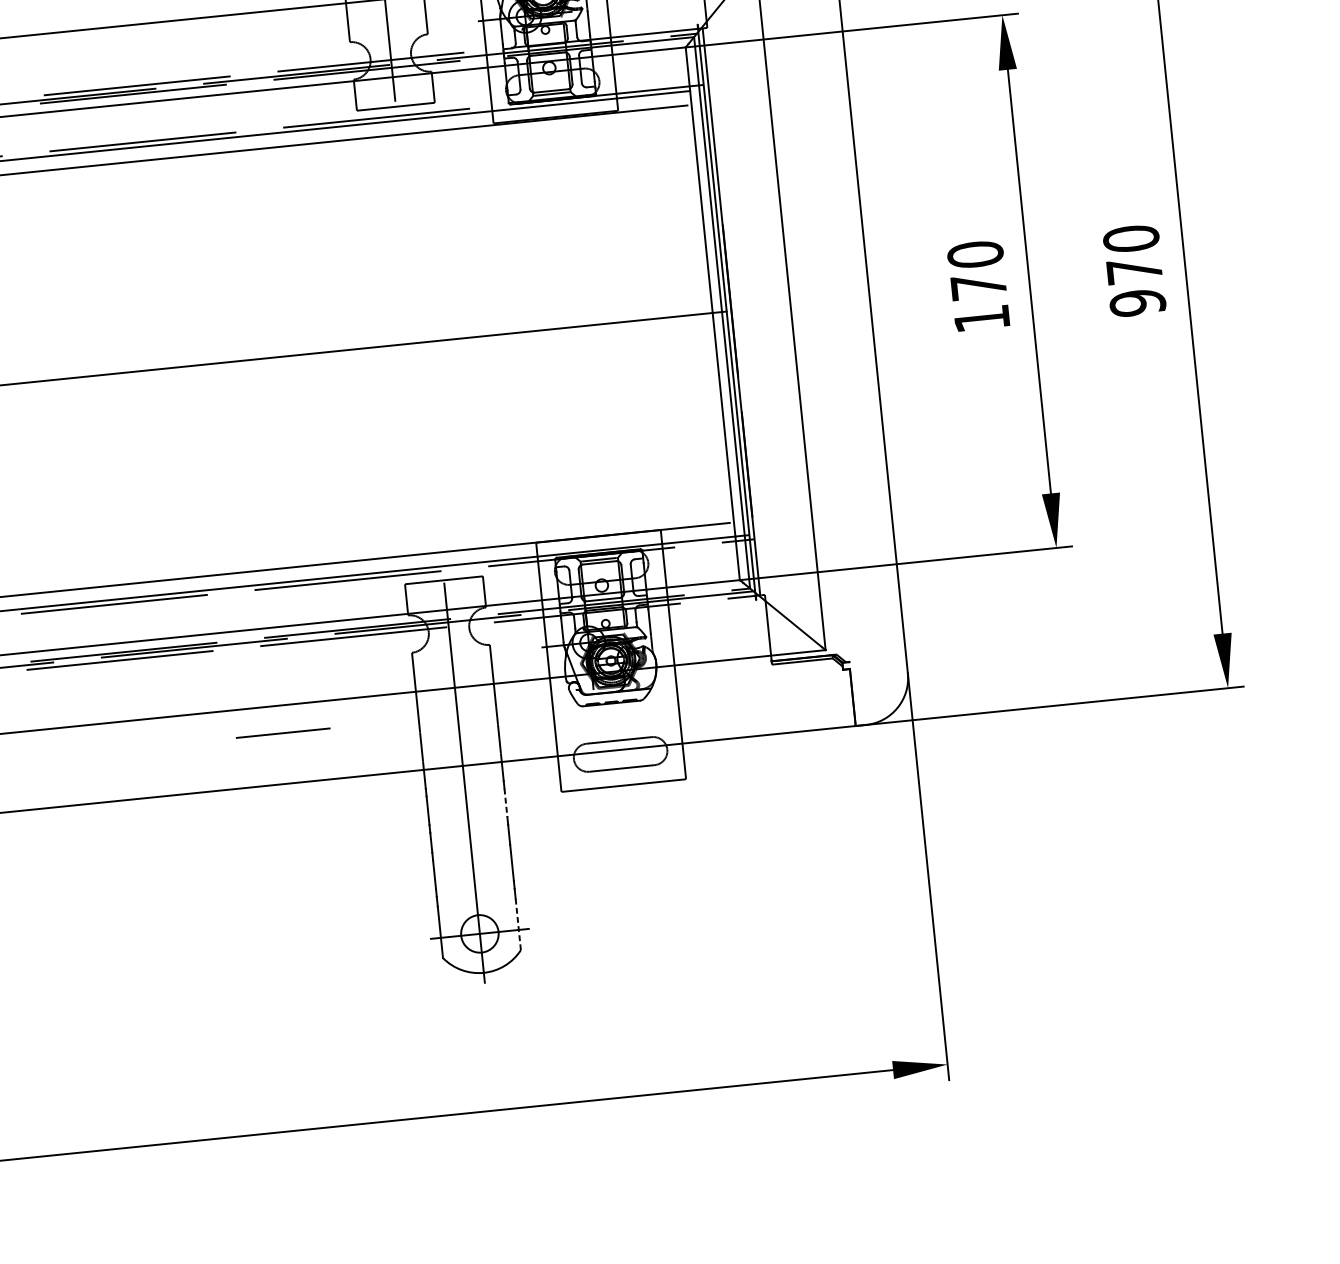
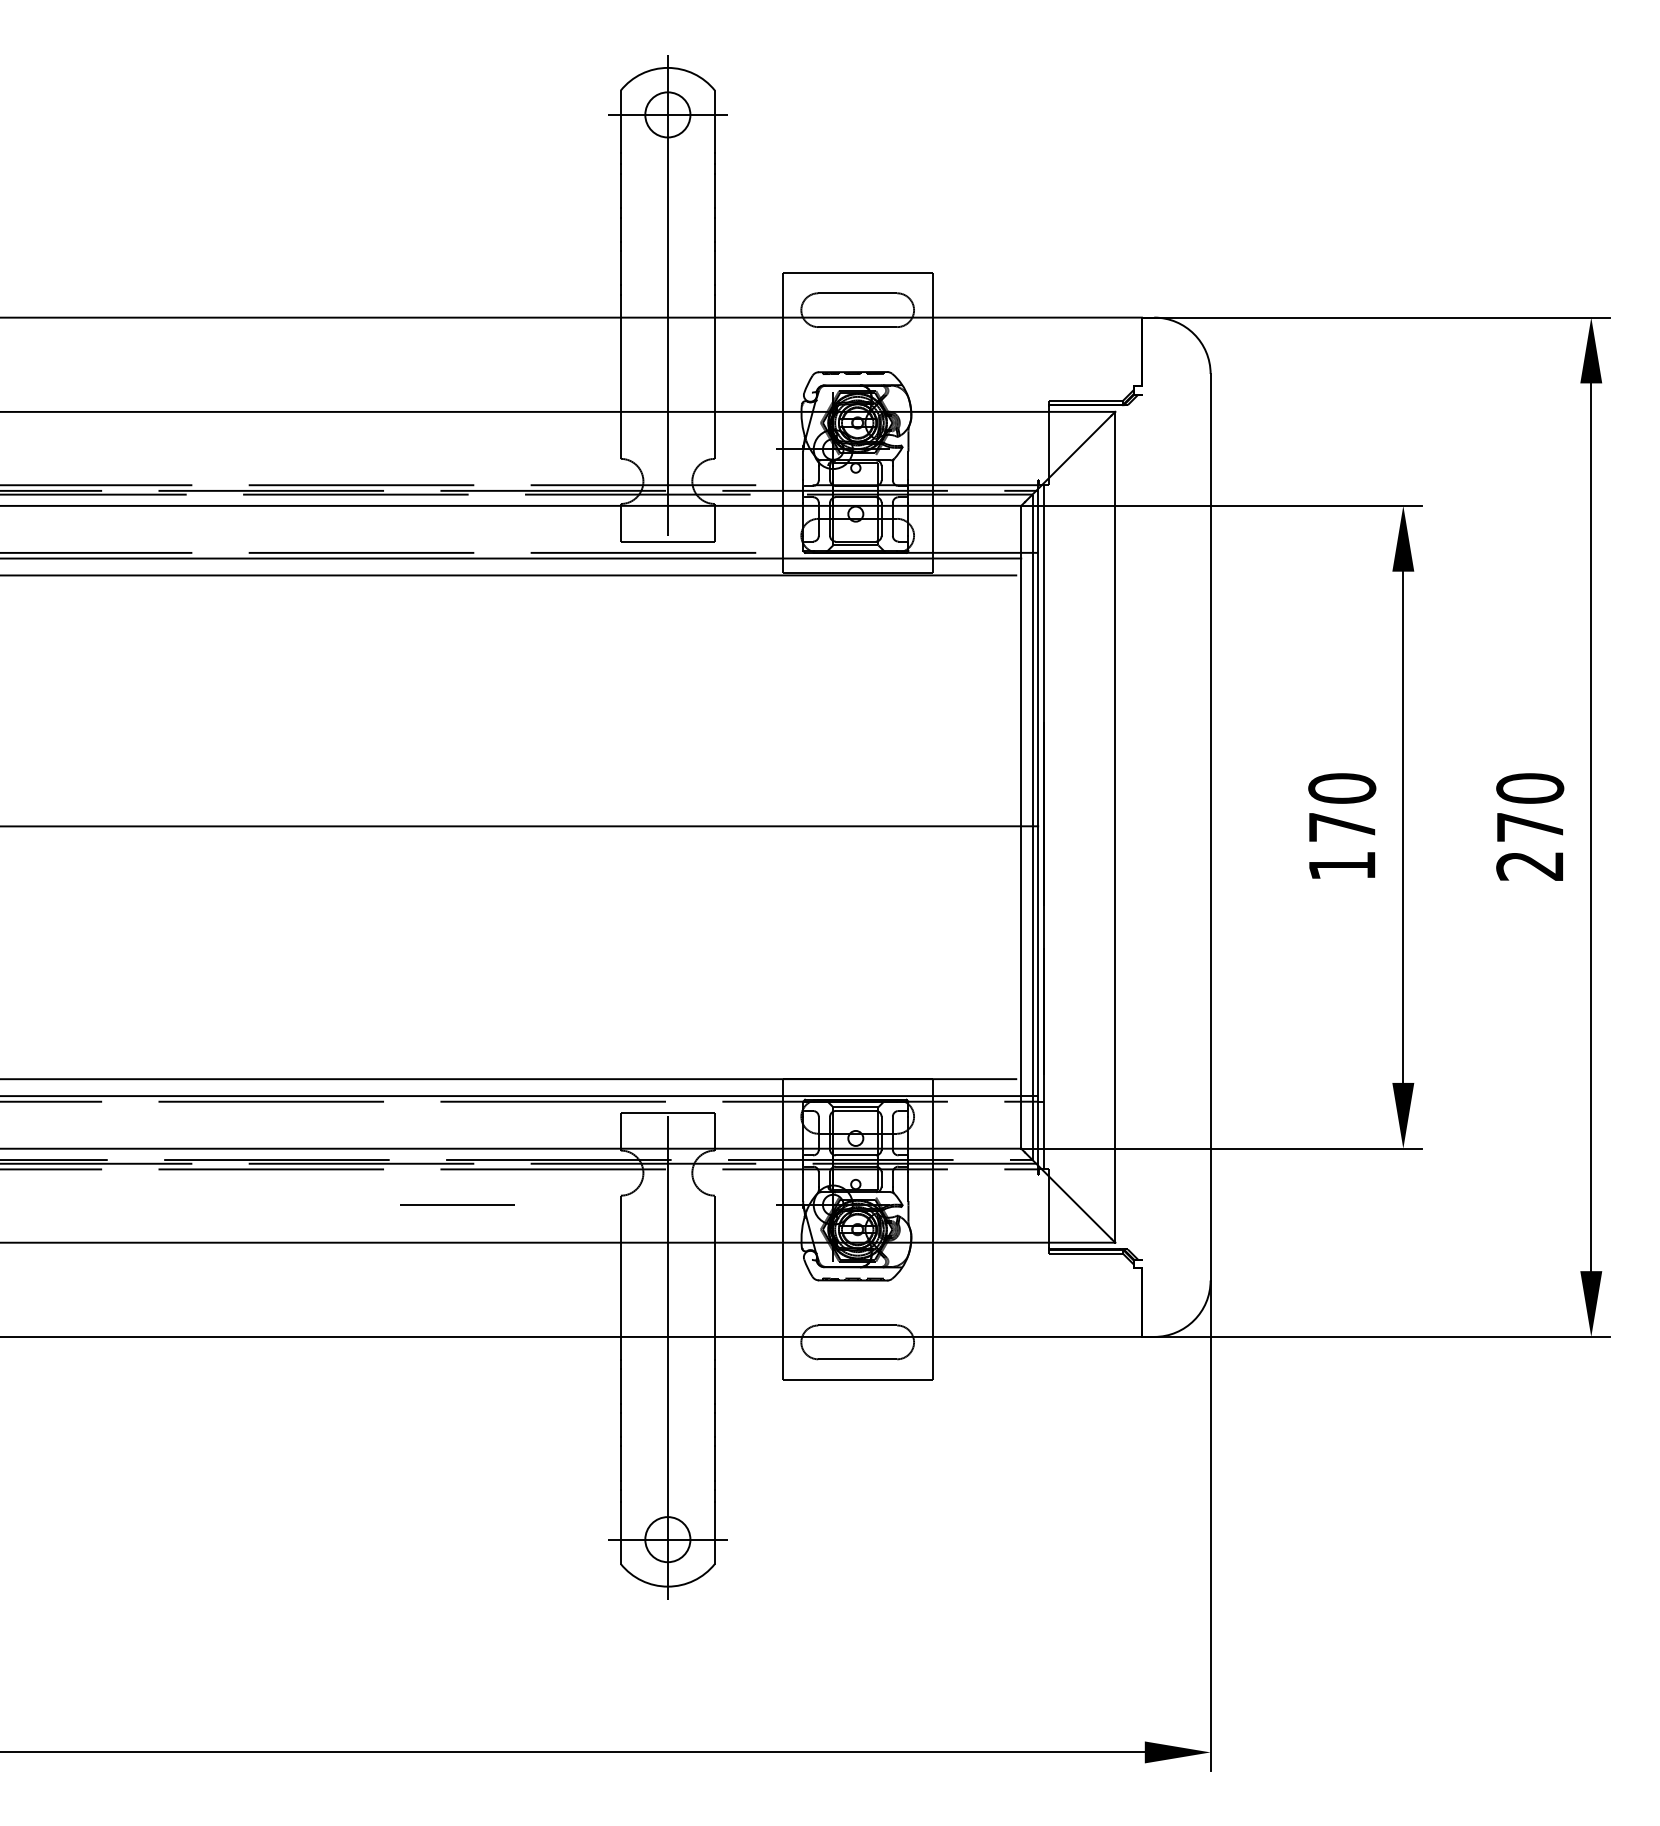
text: (1138, 303) -> (1530, 866), 970 -> 270
line: (283, 732) -> (457, 1204), moved
line: (505, 803) -> (714, 1386), dashed -> solid
line: (518, 924) -> (714, 1533), dashed -> solid

